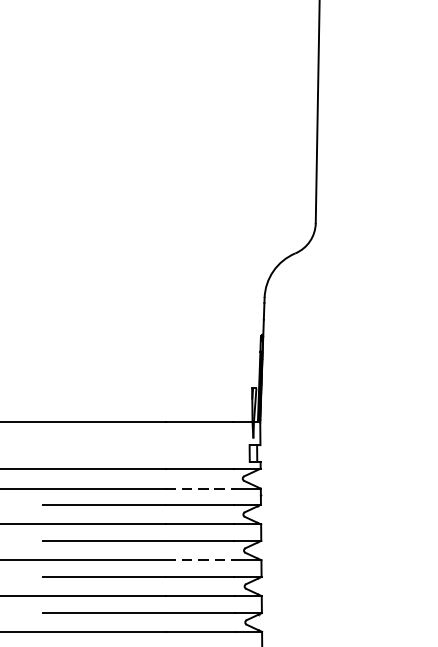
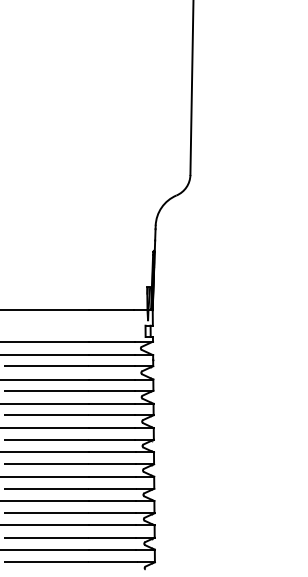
line: (200, 489) -> (112, 355), dashed -> solid
line: (200, 559) -> (112, 403), dashed -> solid

